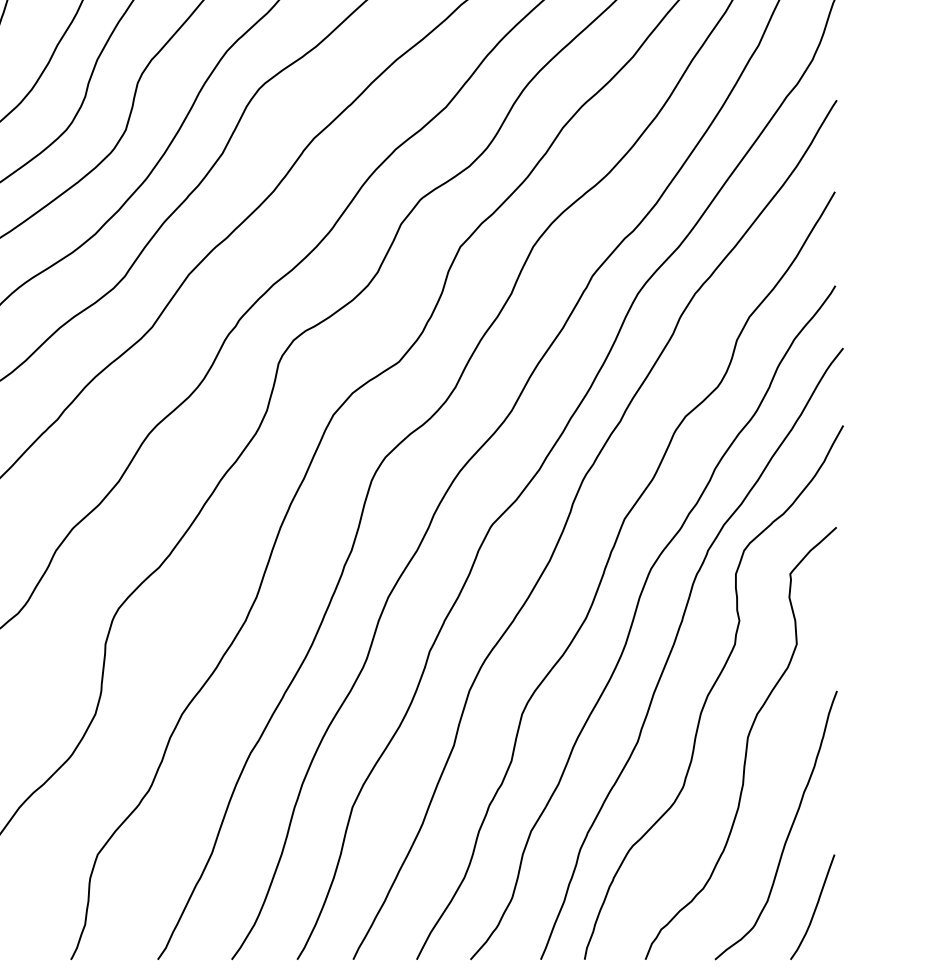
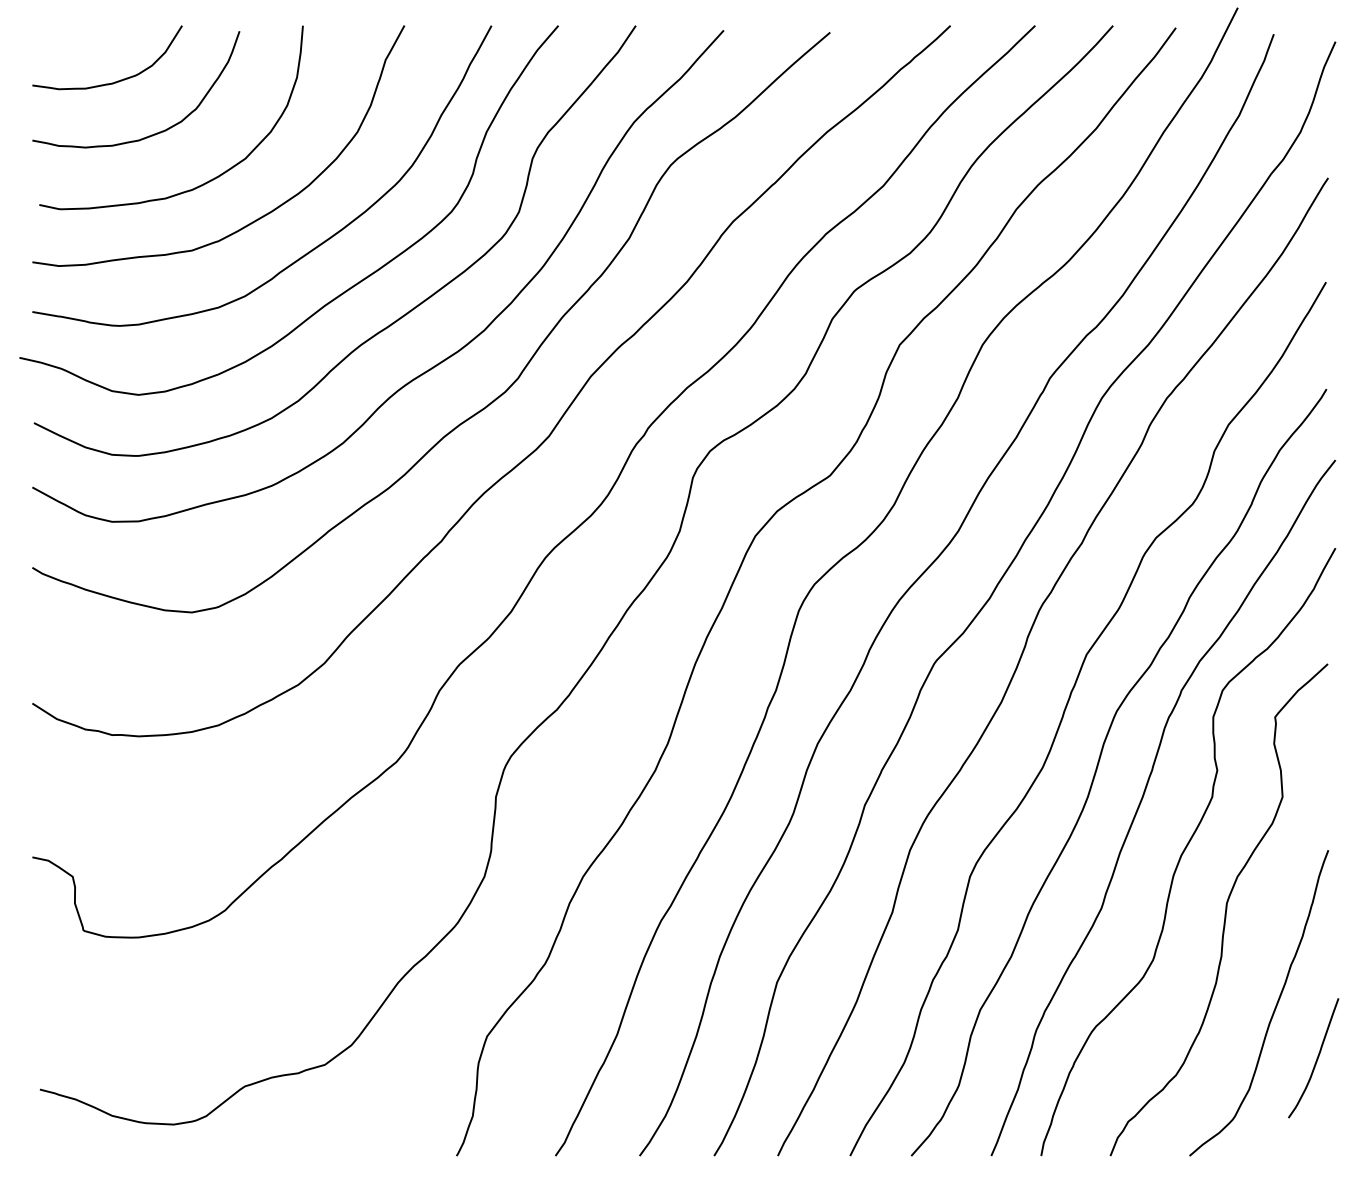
curve: (815, 907) -> (1316, 1058), moved

